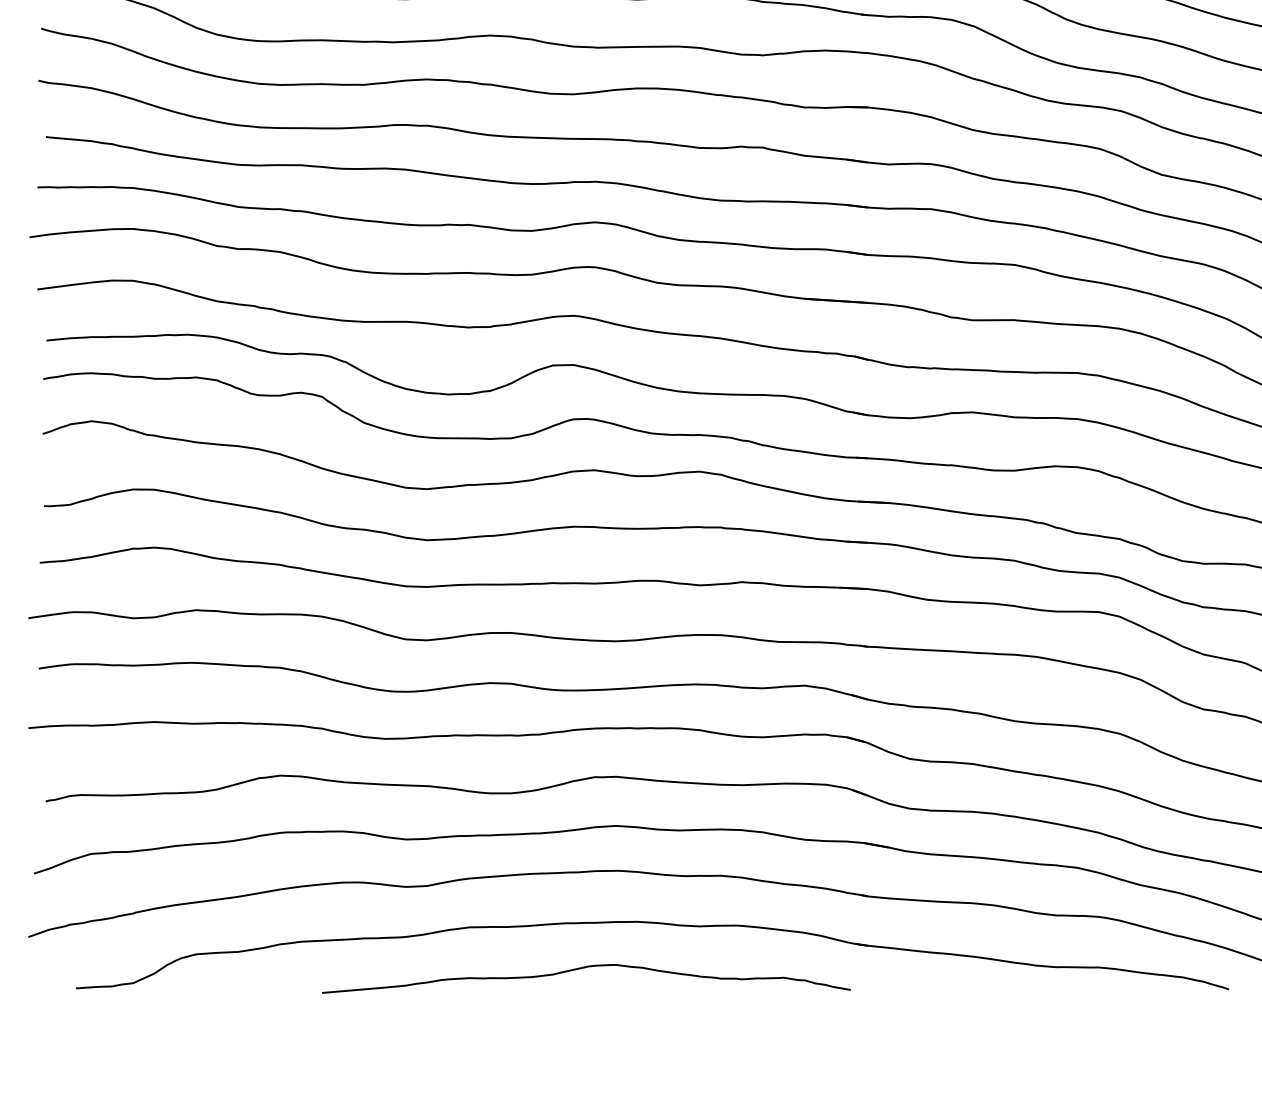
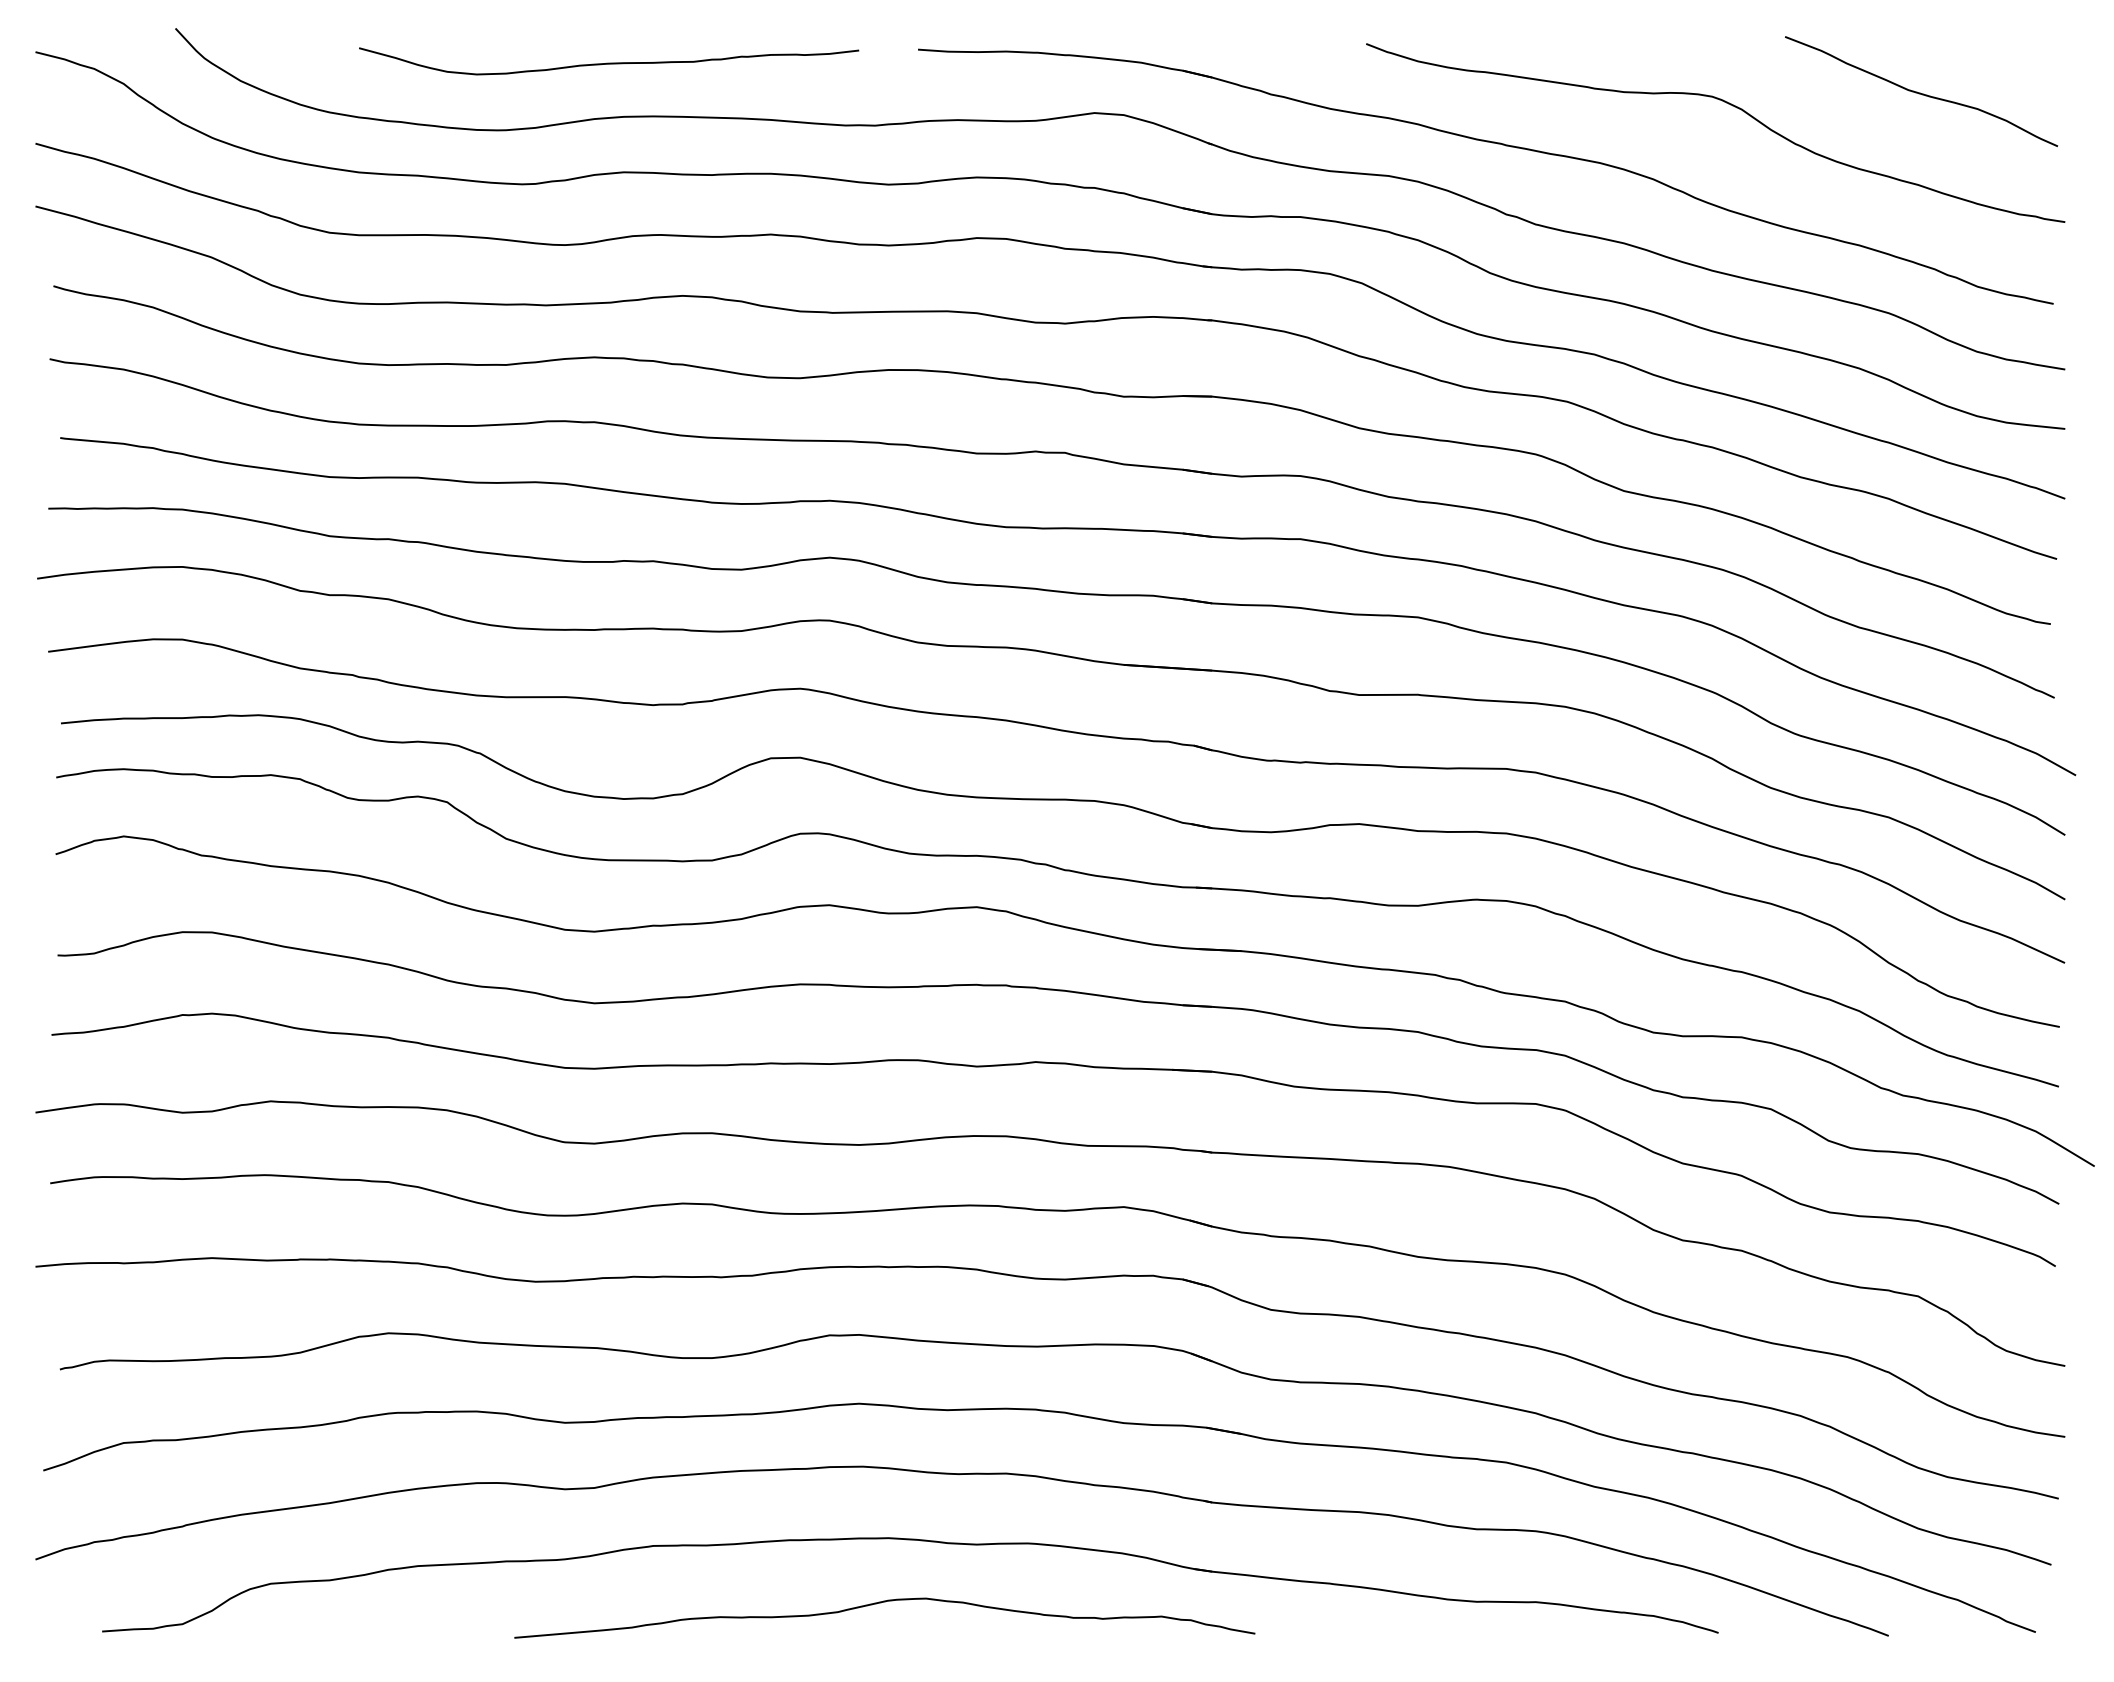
curve: (584, 968) -> (881, 1603), moved

